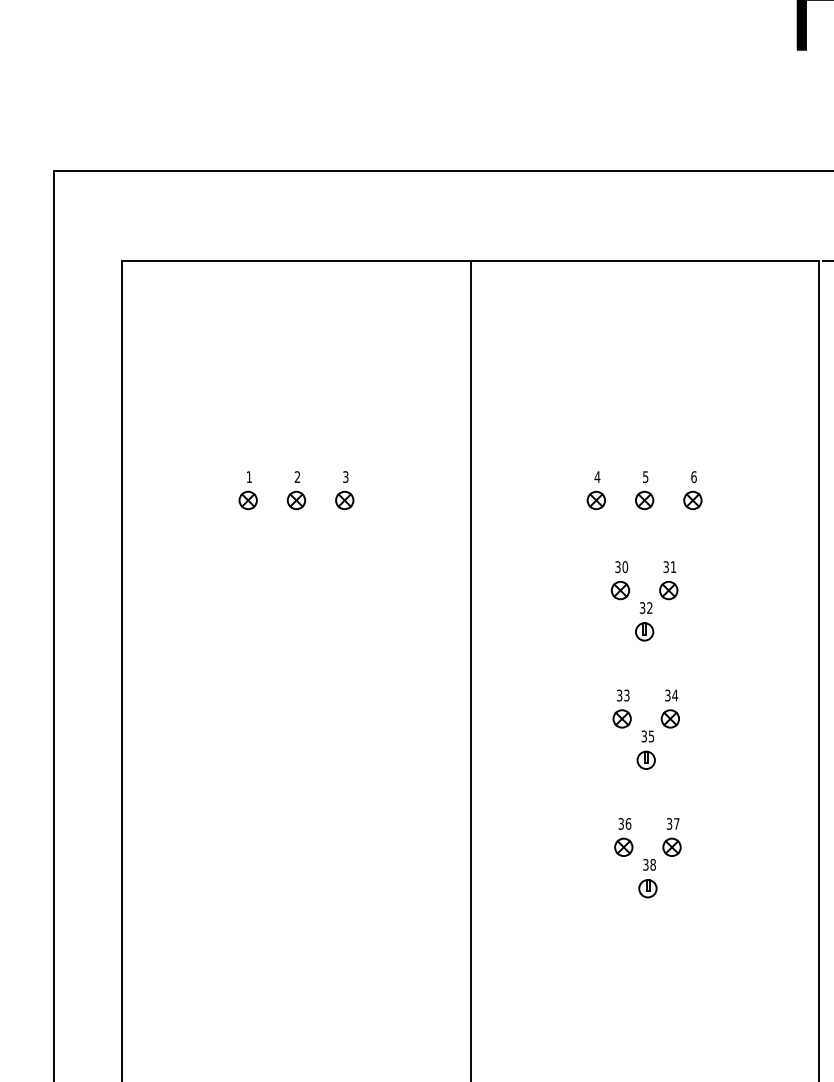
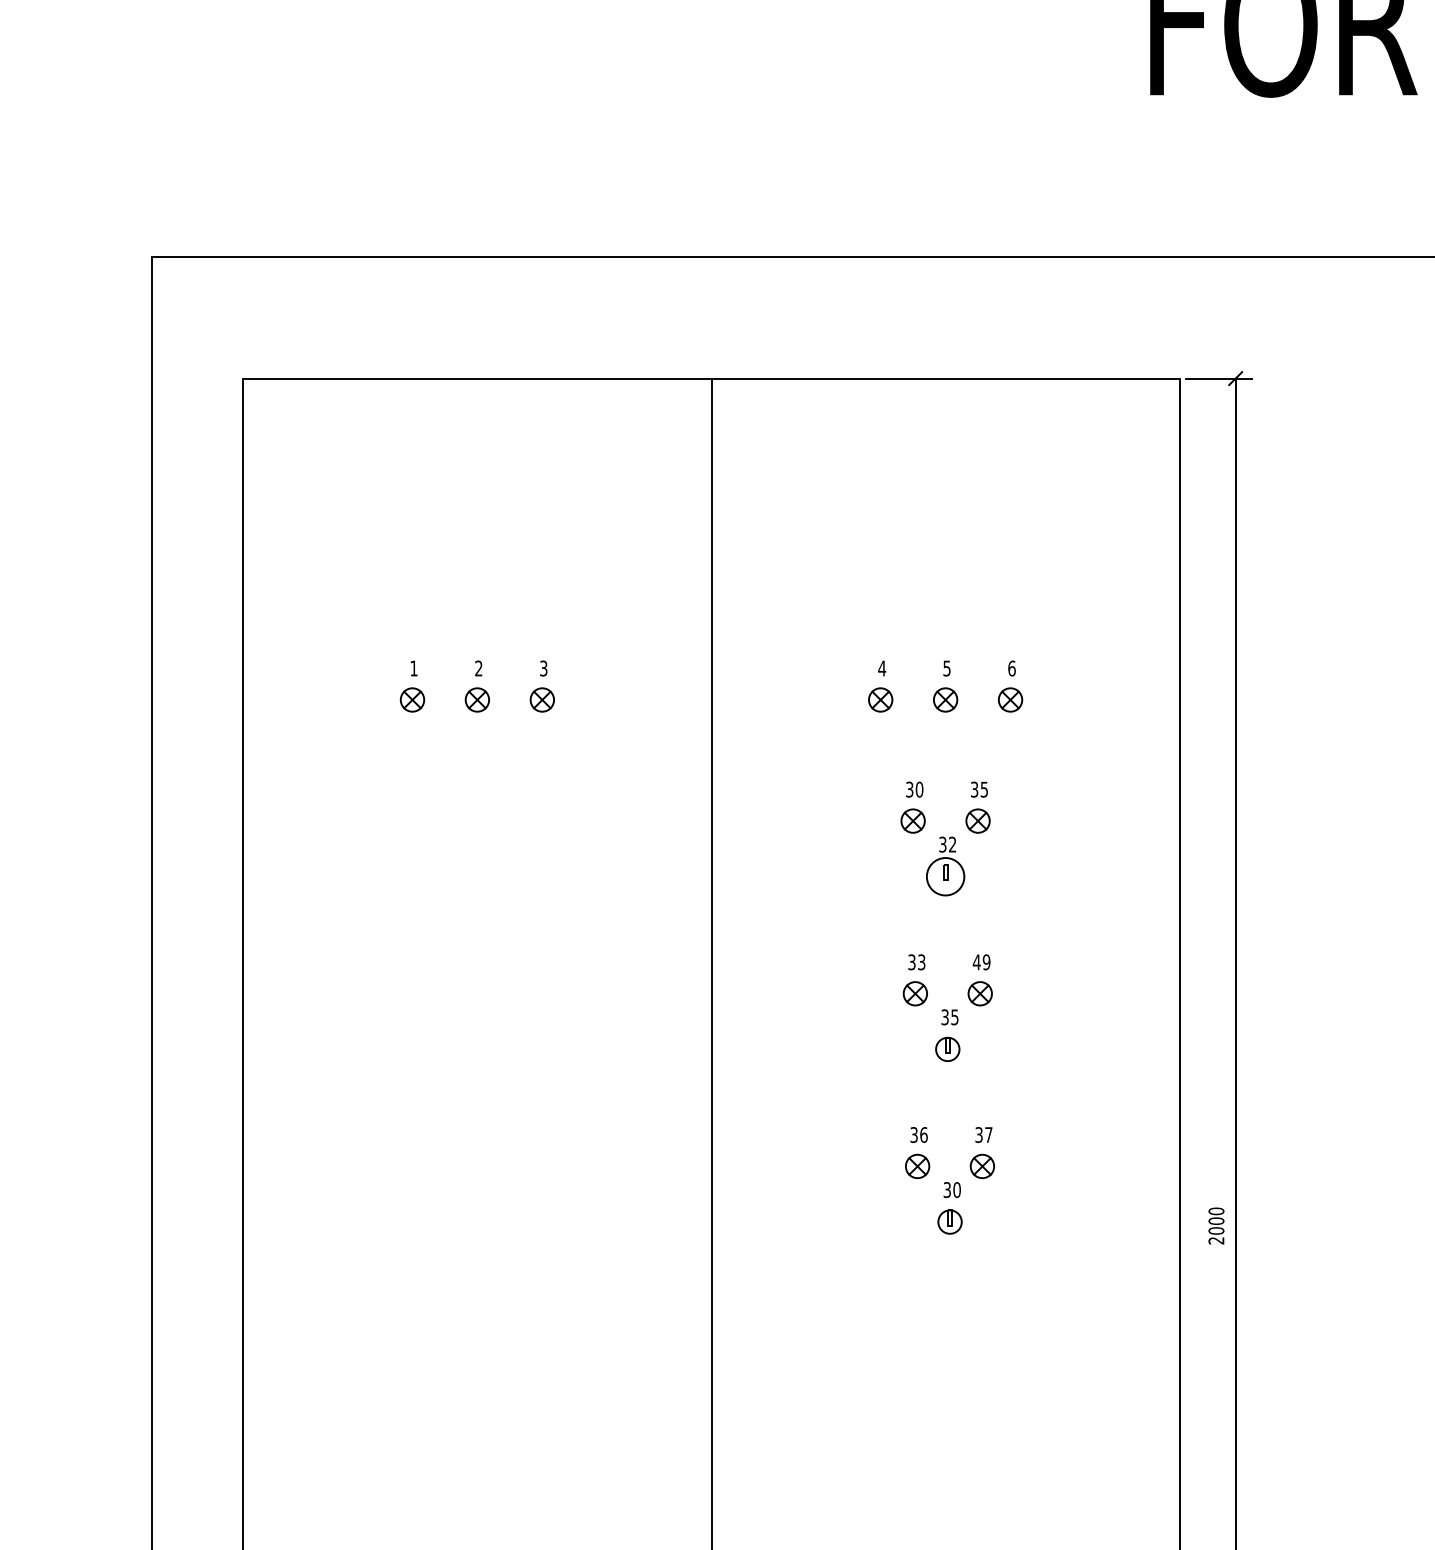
text: (672, 567) -> (983, 789), 31 -> 35
circle: (644, 631) -> (945, 876), size x1.6
text: (671, 695) -> (981, 962), 34 -> 49
text: (652, 864) -> (956, 1189), 38 -> 30

